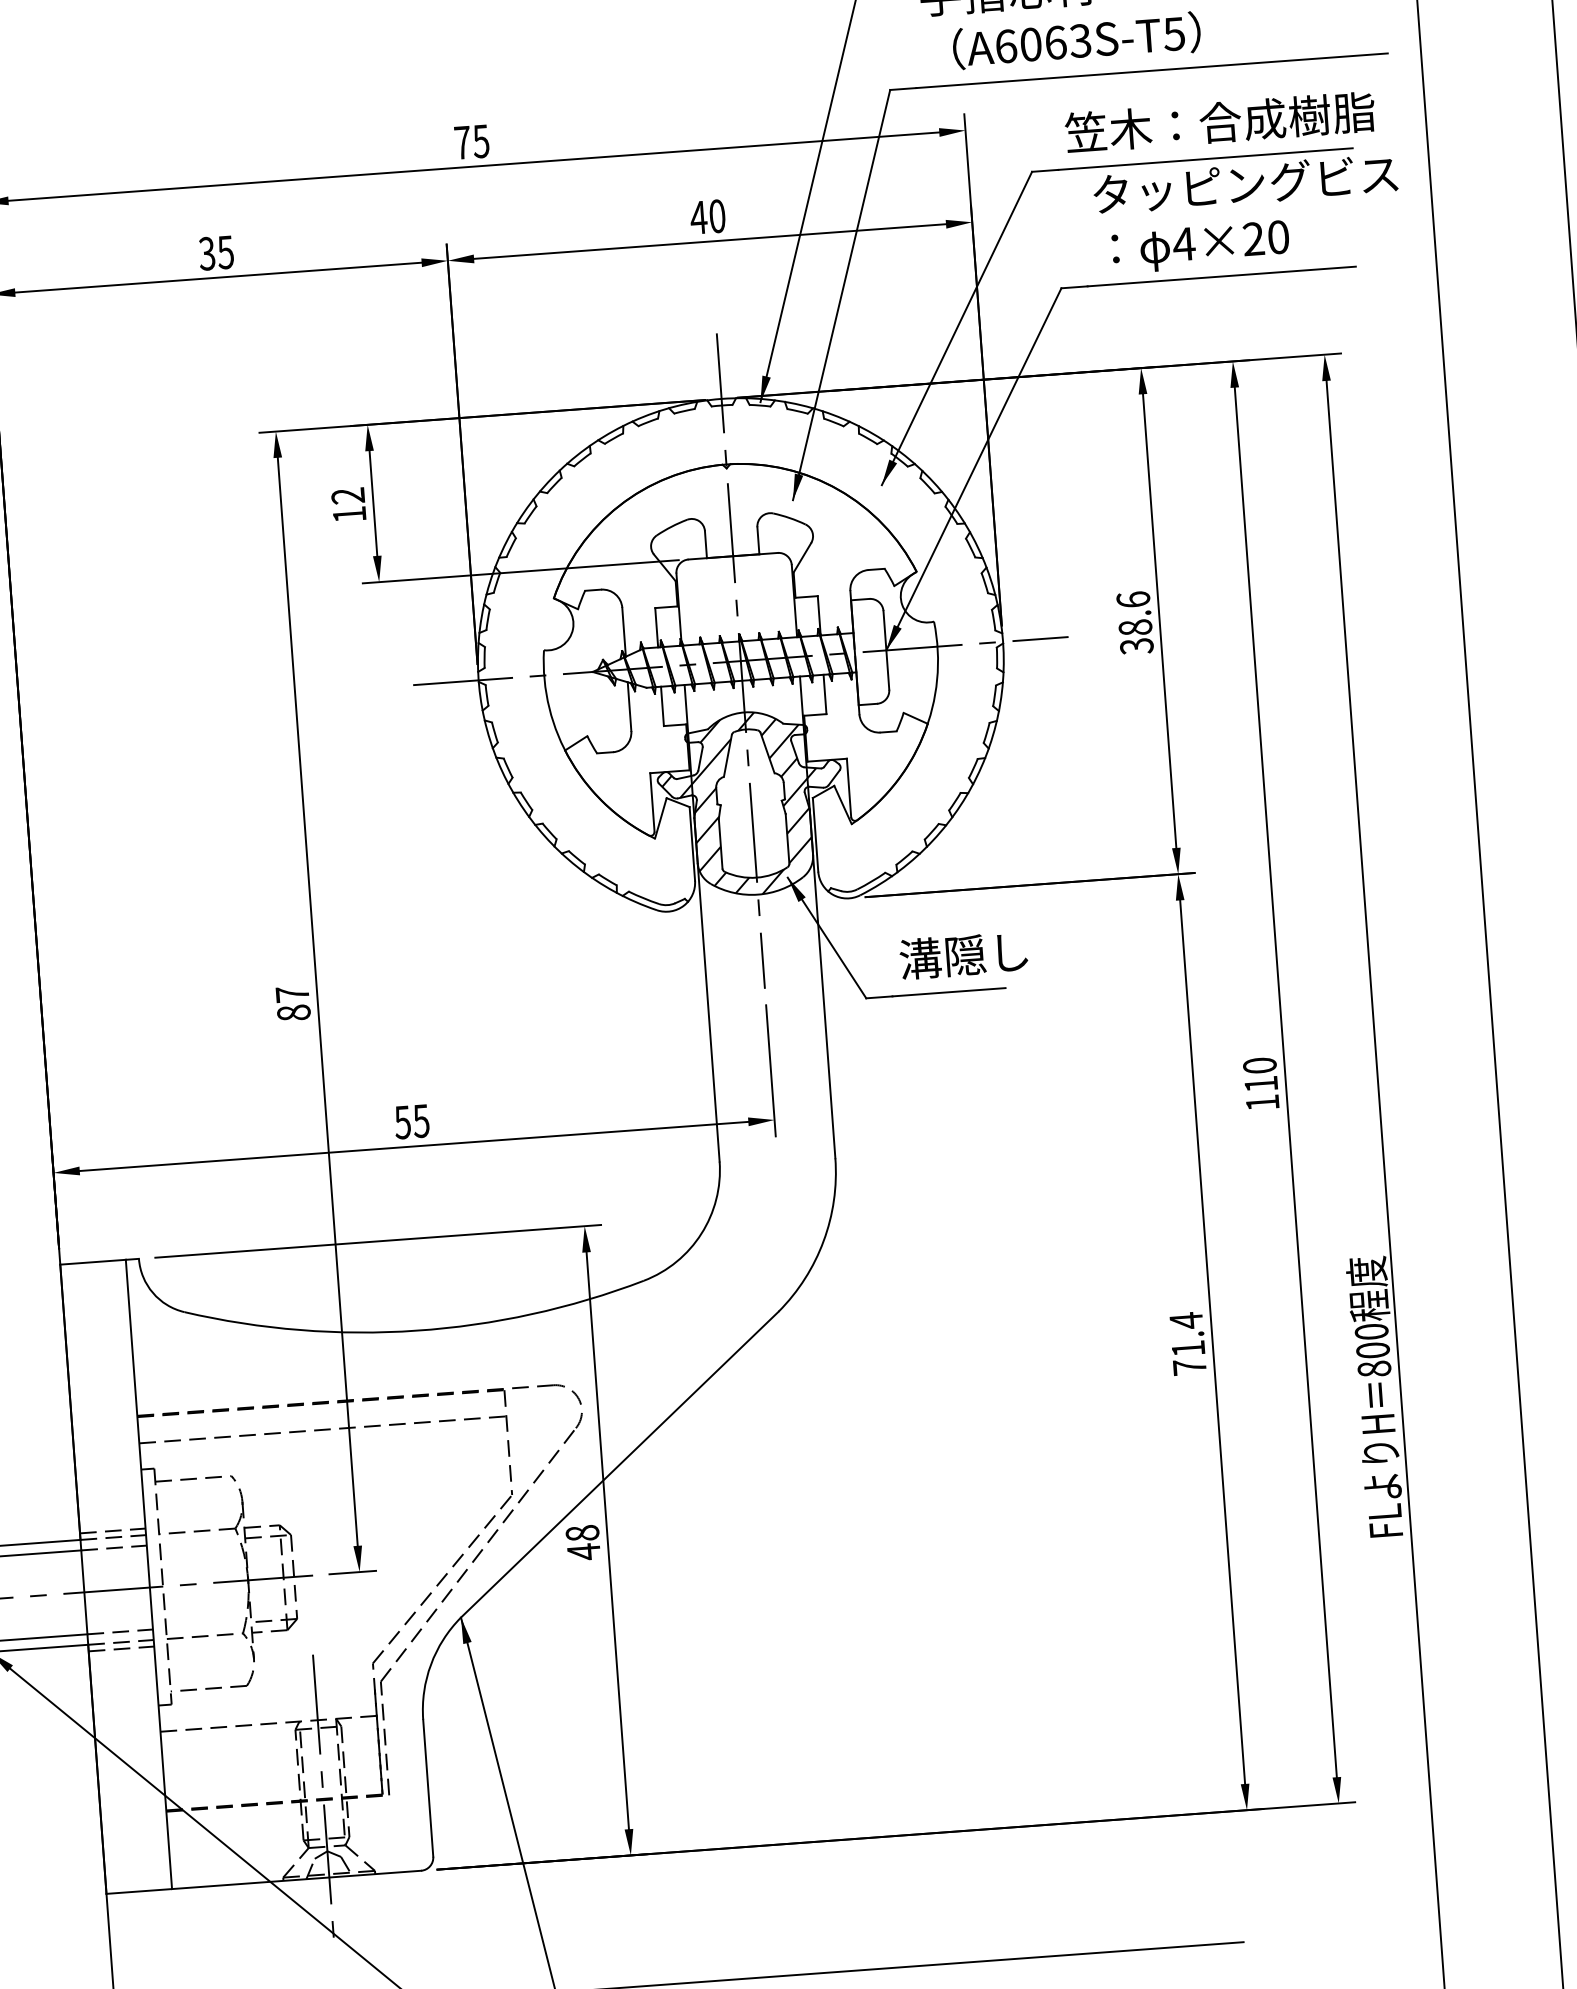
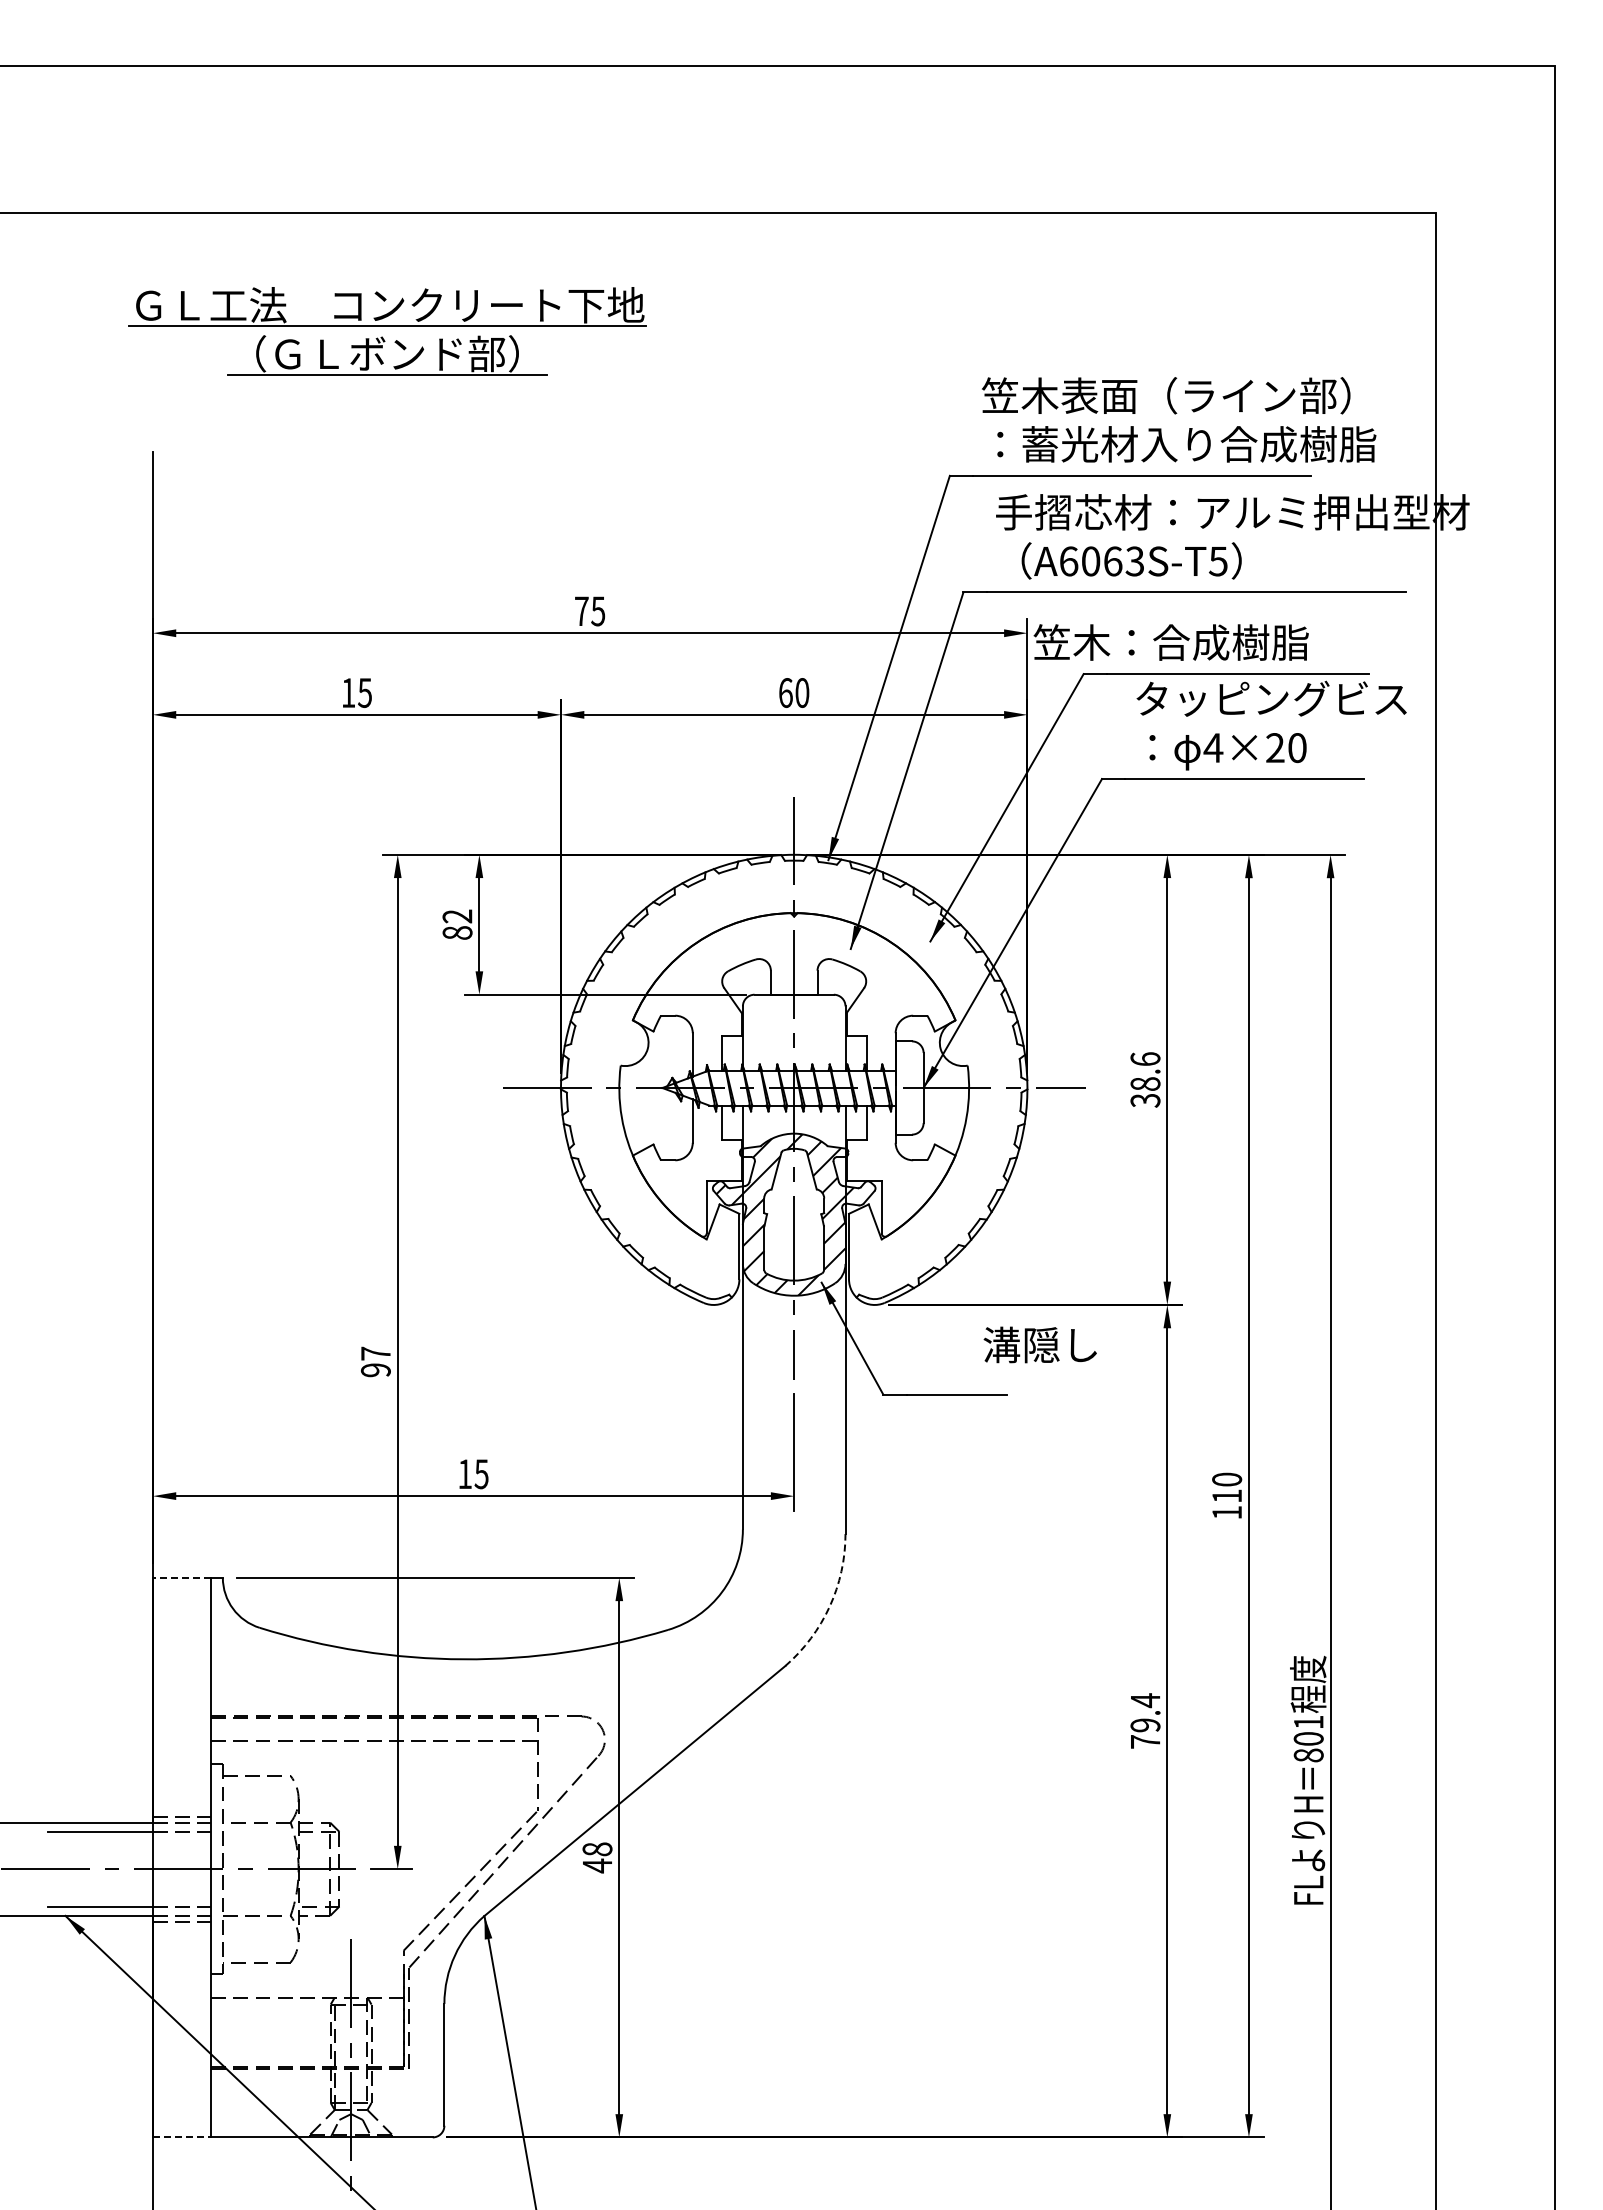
text: (1219, 122) -> (1170, 642), moved
text: (698, 218) -> (785, 693), 40 -> 60
text: (207, 253) -> (348, 692), 35 -> 15
text: (349, 514) -> (457, 932), 12 -> 82
text: (962, 955) -> (1039, 1344), moved
text: (293, 1013) -> (375, 1370), 87 -> 97
text: (402, 1122) -> (464, 1474), 55 -> 15
arc: (823, 1241) -> (829, 1606), solid -> dashed
line: (92, 1262) -> (181, 1577), solid -> dashed
text: (1371, 1331) -> (1308, 1722), 800 -> 801
text: (1188, 1348) -> (1145, 1725), 71.4 -> 79.4
line: (139, 1891) -> (182, 2137), solid -> dashed

